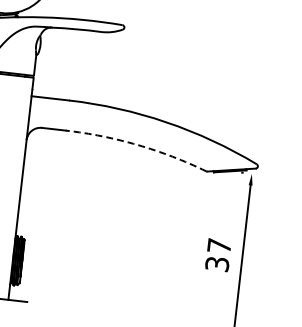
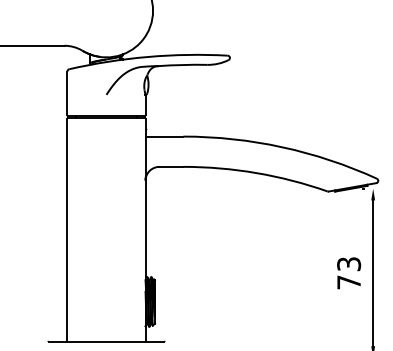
arc: (137, 145) -> (256, 173), dashed -> solid
text: (218, 255) -> (349, 273), 37 -> 73

